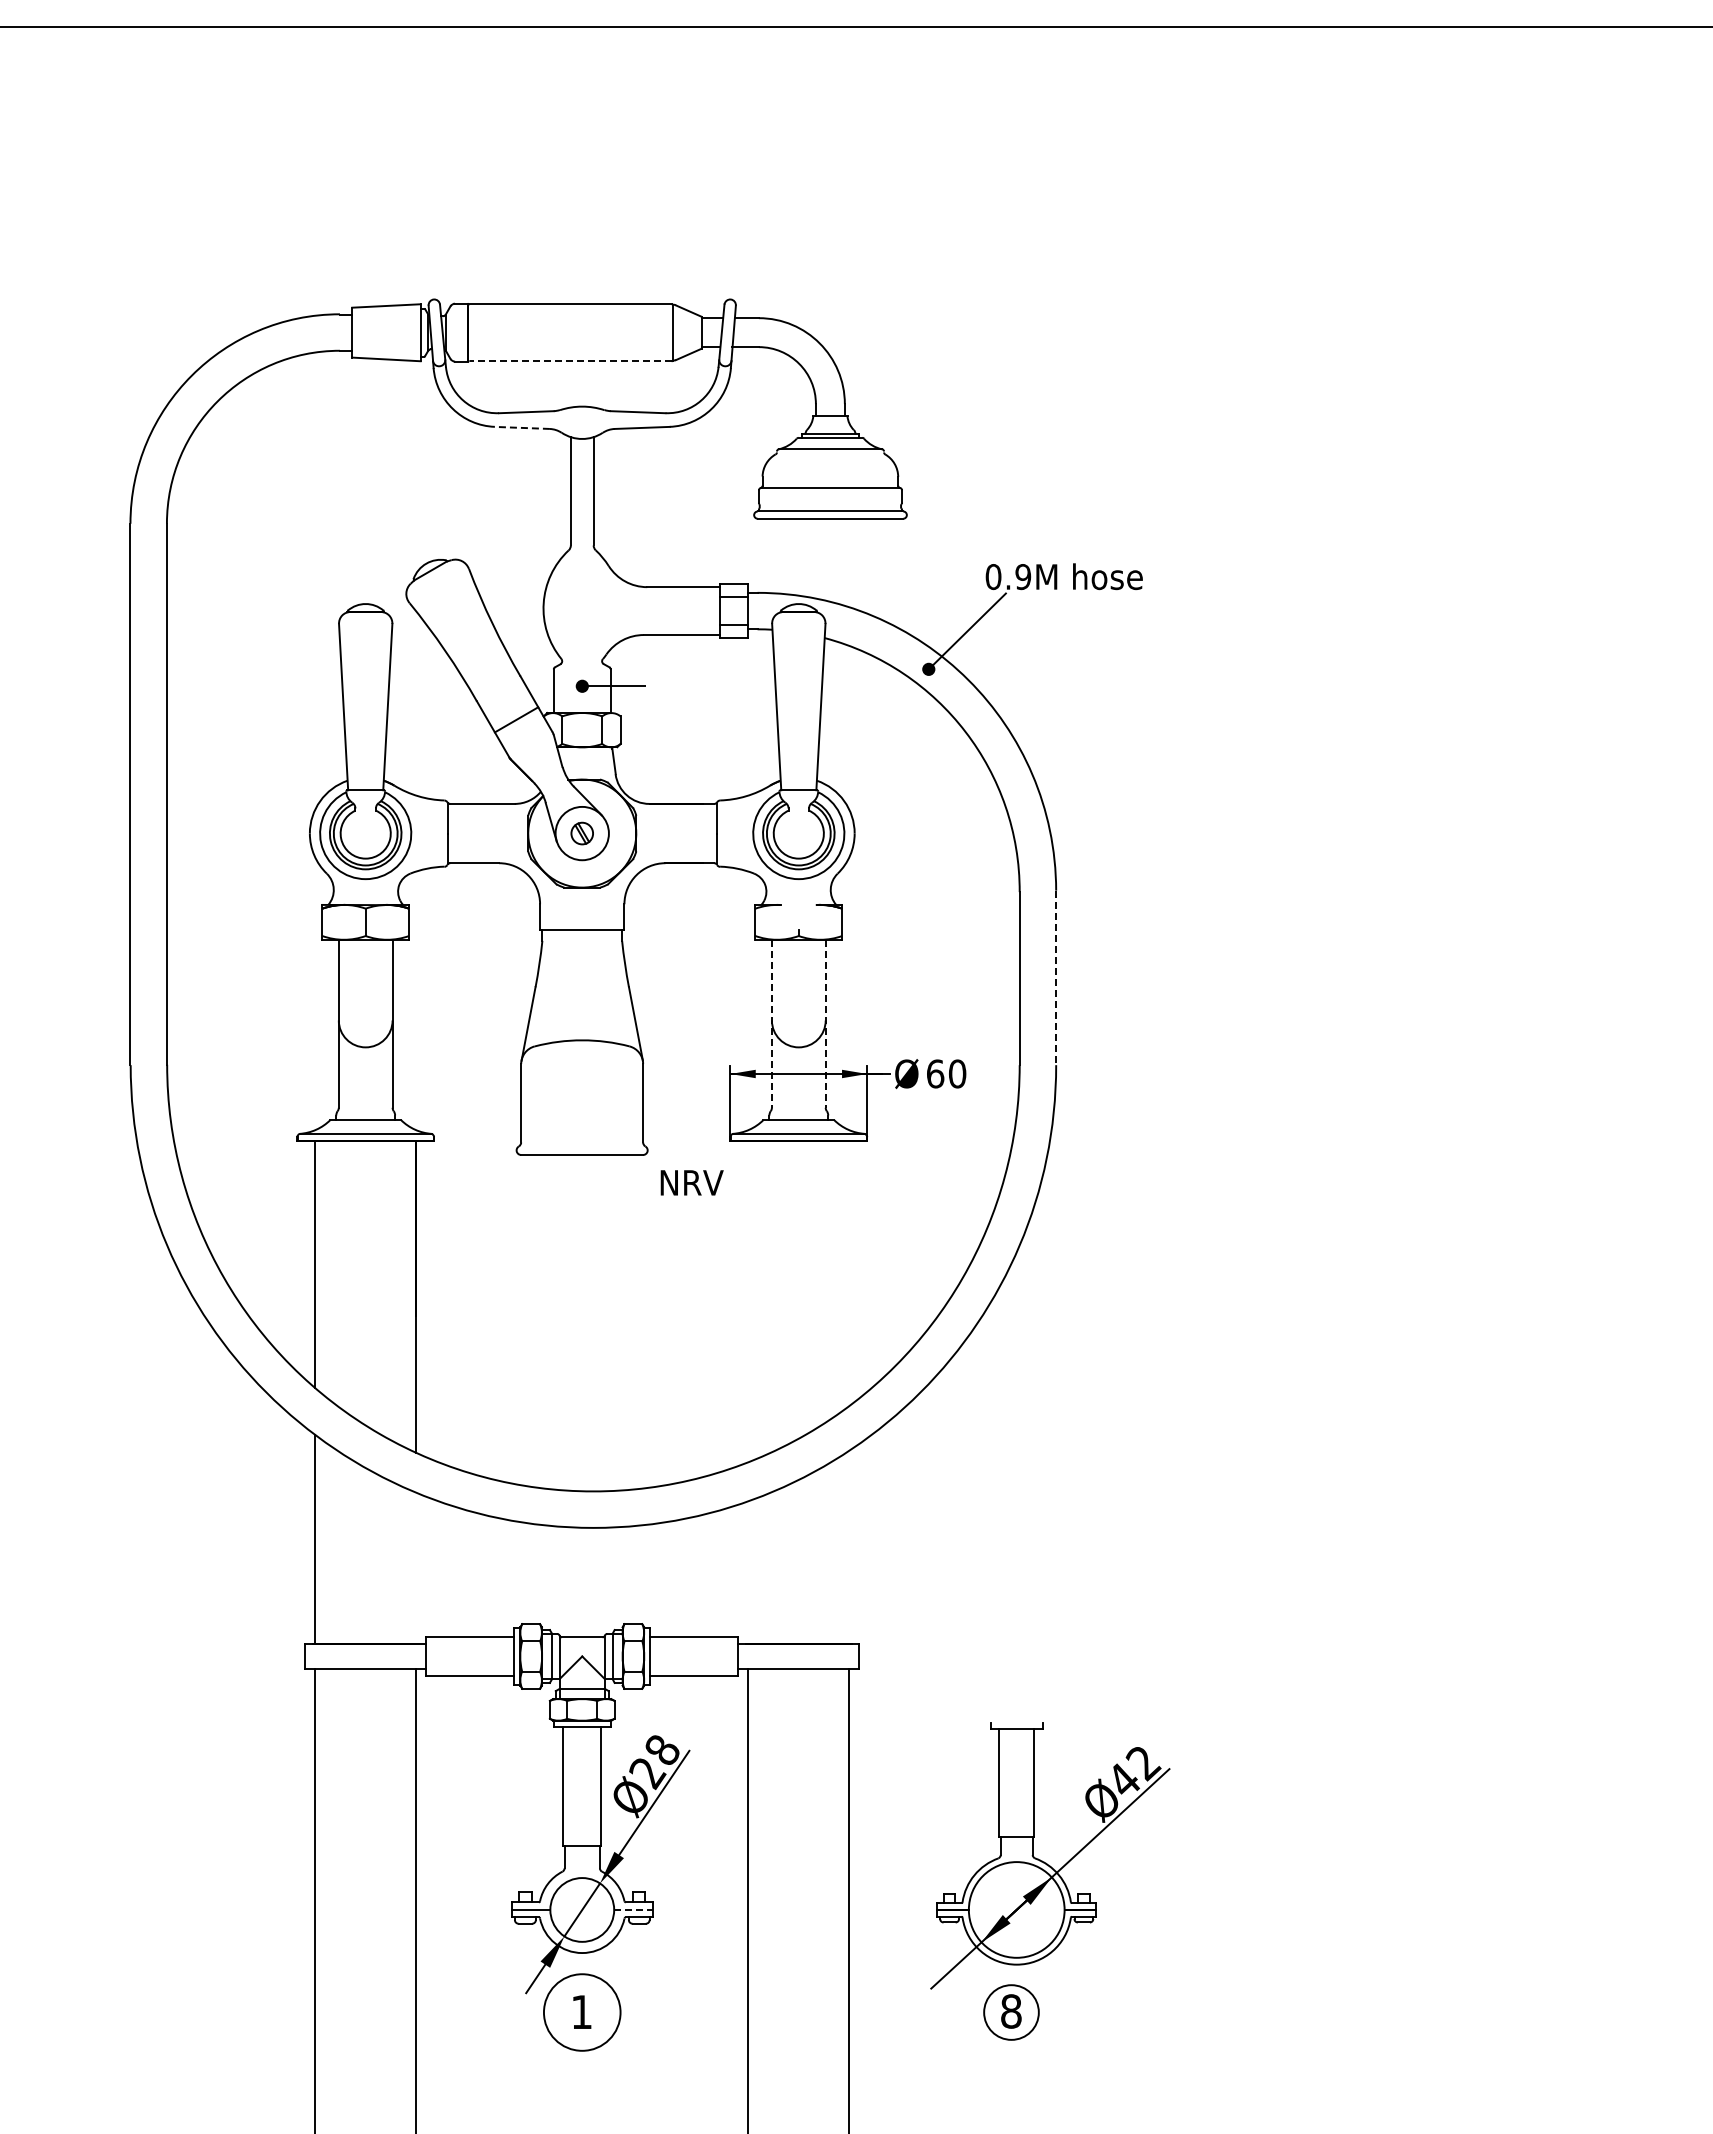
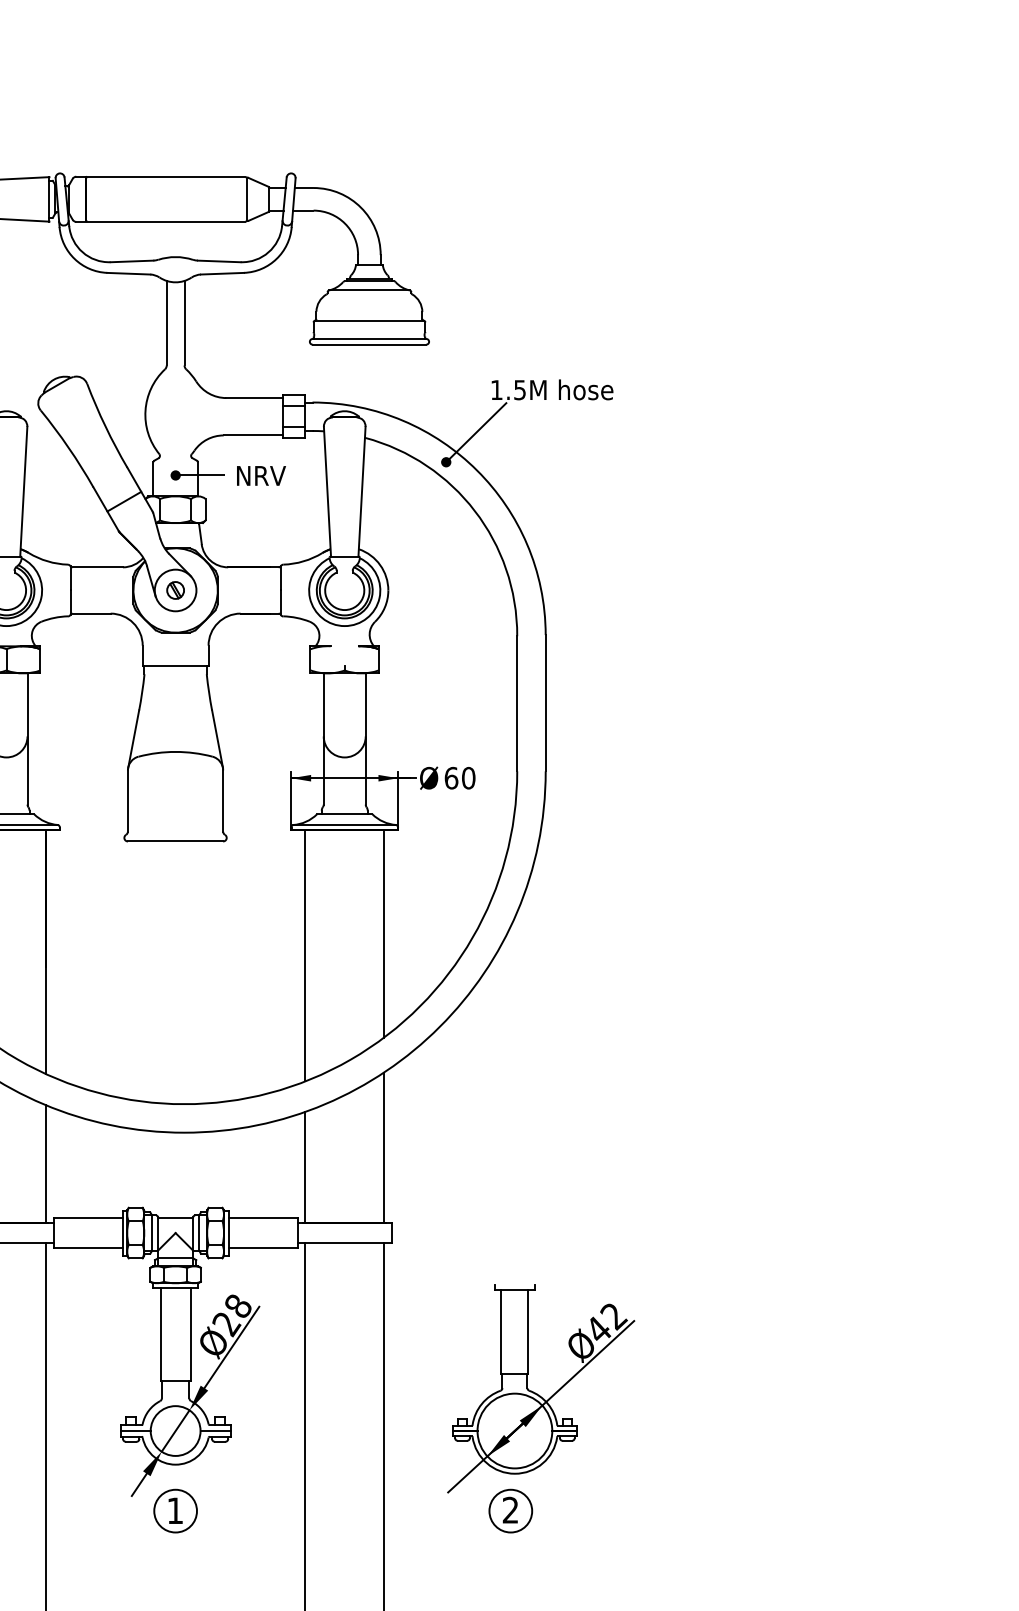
line: (570, 361) -> (166, 221), dashed -> solid
line: (522, 427) -> (128, 273), dashed -> solid
text: (1008, 577) -> (508, 390), 0.9M -> 1.5M
line: (1056, 978) -> (545, 703), dashed -> solid
line: (771, 1023) -> (323, 738), dashed -> solid
line: (825, 1023) -> (365, 738), dashed -> solid
text: (691, 1182) -> (260, 475), moved
line: (849, 1273) -> (384, 934), added
line: (748, 1301) -> (305, 955), added
line: (849, 1546) -> (384, 1147), added
line: (416, 1567) -> (46, 1163), added
line: (748, 1572) -> (305, 1167), added
line: (633, 1909) -> (215, 1430), dashed -> solid
text: (1011, 2011) -> (510, 1510), 8 -> 2
circle: (581, 2012) -> (175, 1511), size x0.71

